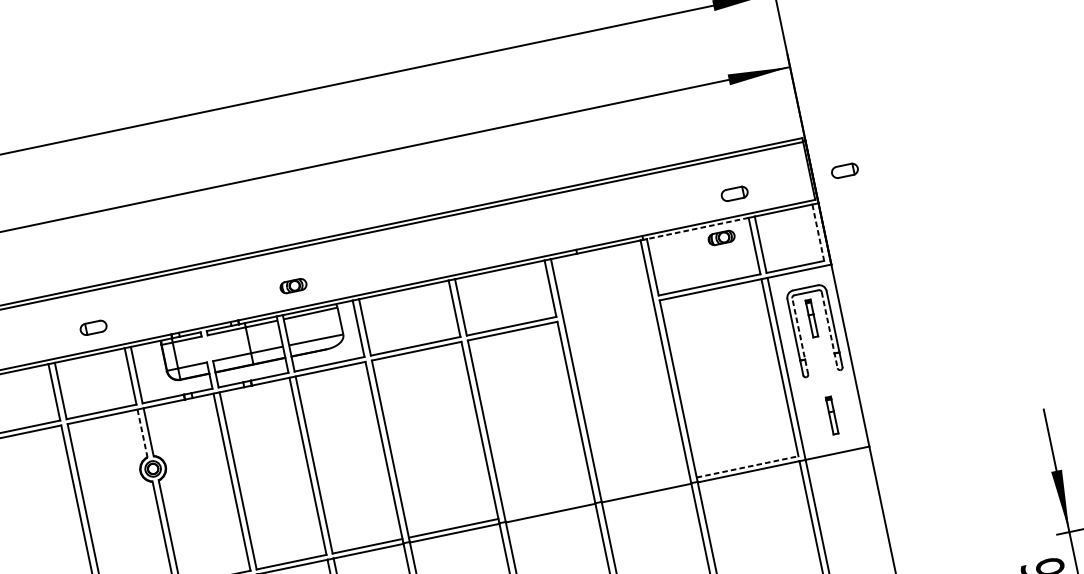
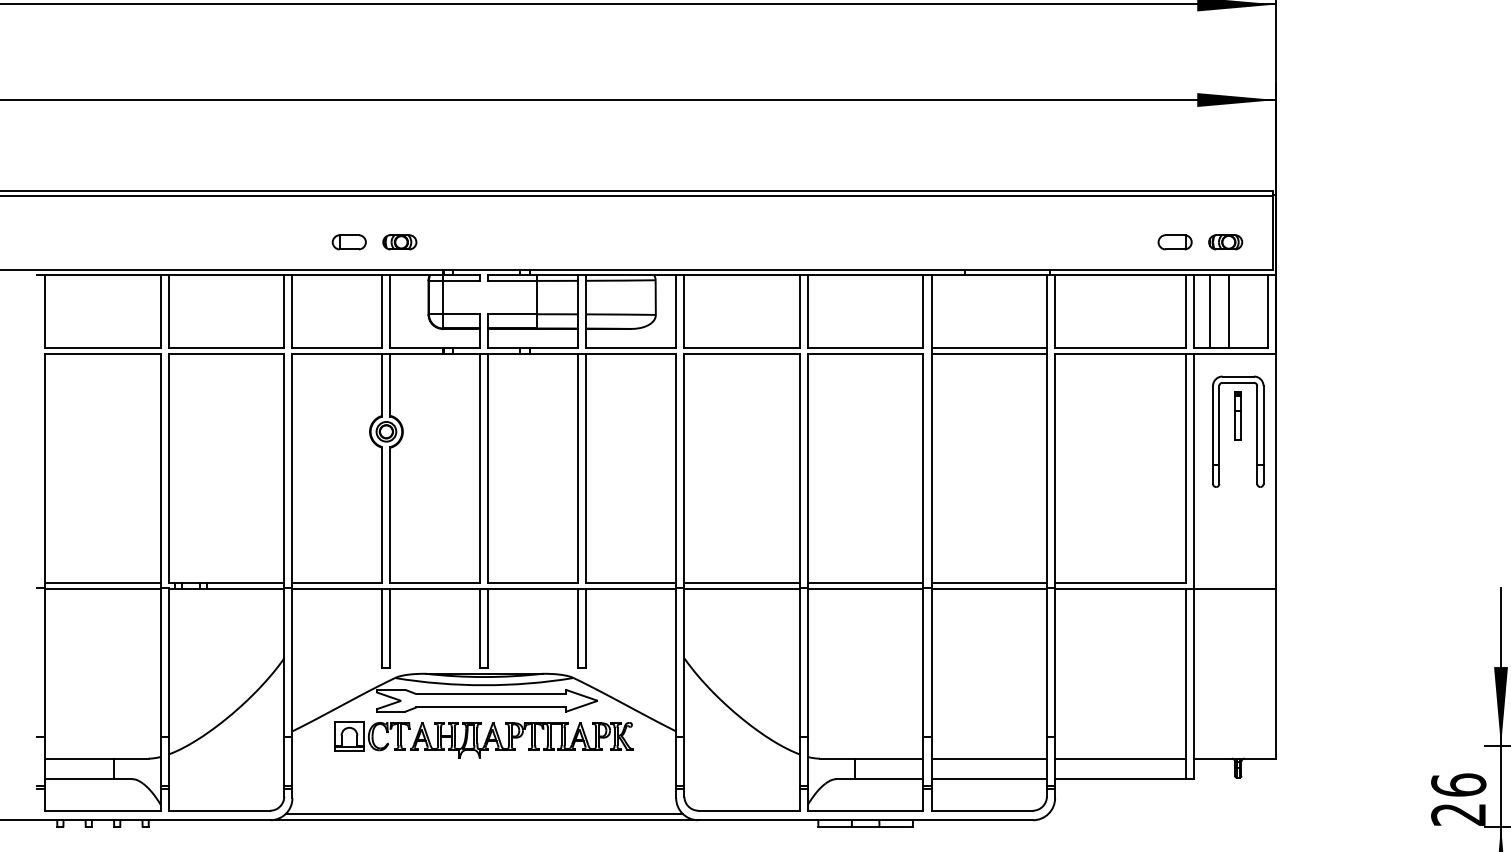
part: (844, 171) -> (1316, 242), removed
line: (697, 228) -> (1120, 275), dashed -> solid
line: (818, 233) -> (1268, 312), dashed -> solid
part: (721, 238) -> (1225, 242), moved
line: (787, 238) -> (1228, 311), added
line: (772, 242) -> (1209, 311), added
part: (293, 286) -> (399, 242), moved
line: (607, 306) -> (988, 348), added
line: (608, 311) -> (988, 354), added
line: (829, 329) -> (1257, 434), dashed -> solid
line: (800, 335) -> (1219, 434), dashed -> solid
part: (831, 415) -> (1237, 540), removed
line: (142, 432) -> (382, 384), dashed -> solid
line: (747, 466) -> (1120, 582), dashed -> solid
line: (644, 488) -> (988, 582), added
line: (549, 508) -> (865, 582), added

